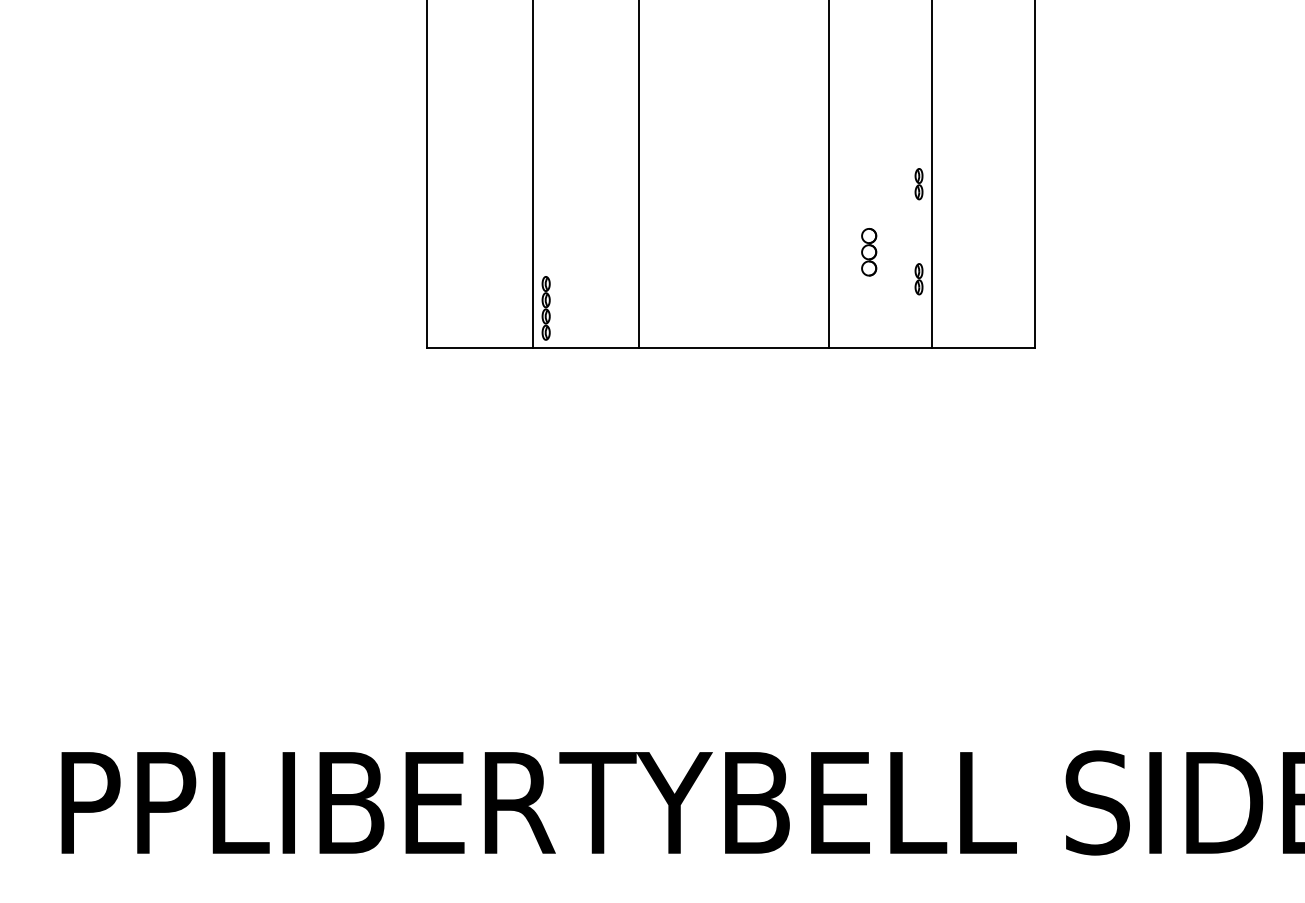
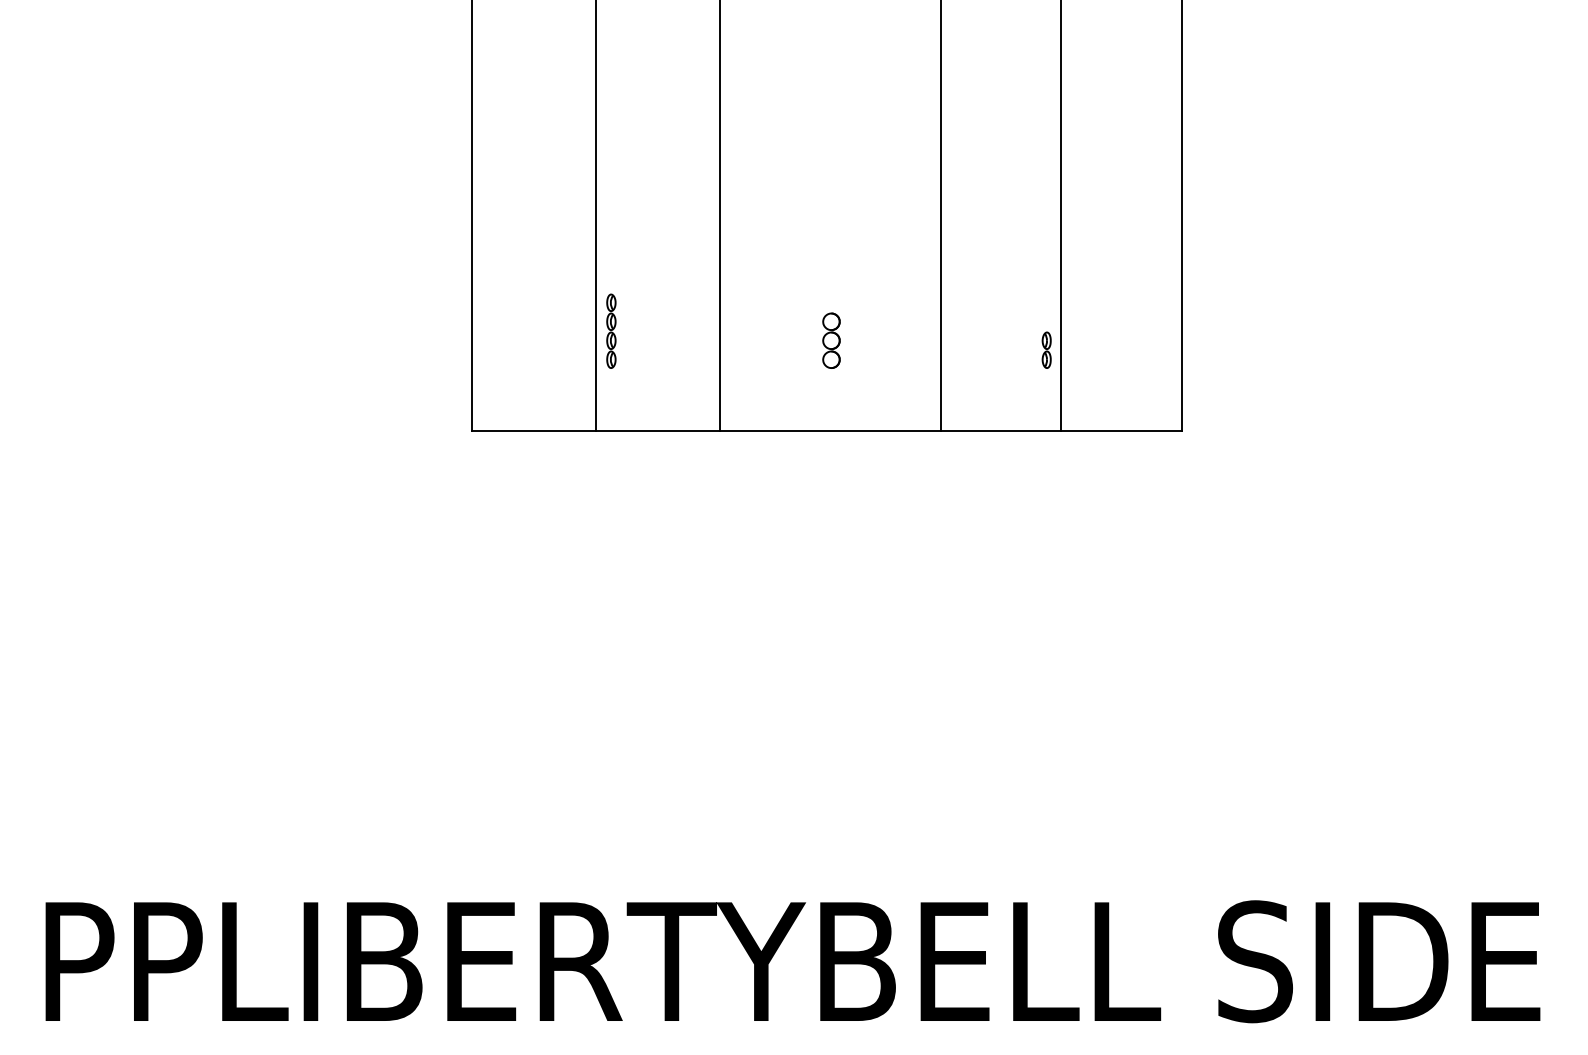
part: (918, 183) -> (1046, 238), removed
part: (869, 252) -> (831, 340), moved
part: (546, 307) -> (611, 330), moved

